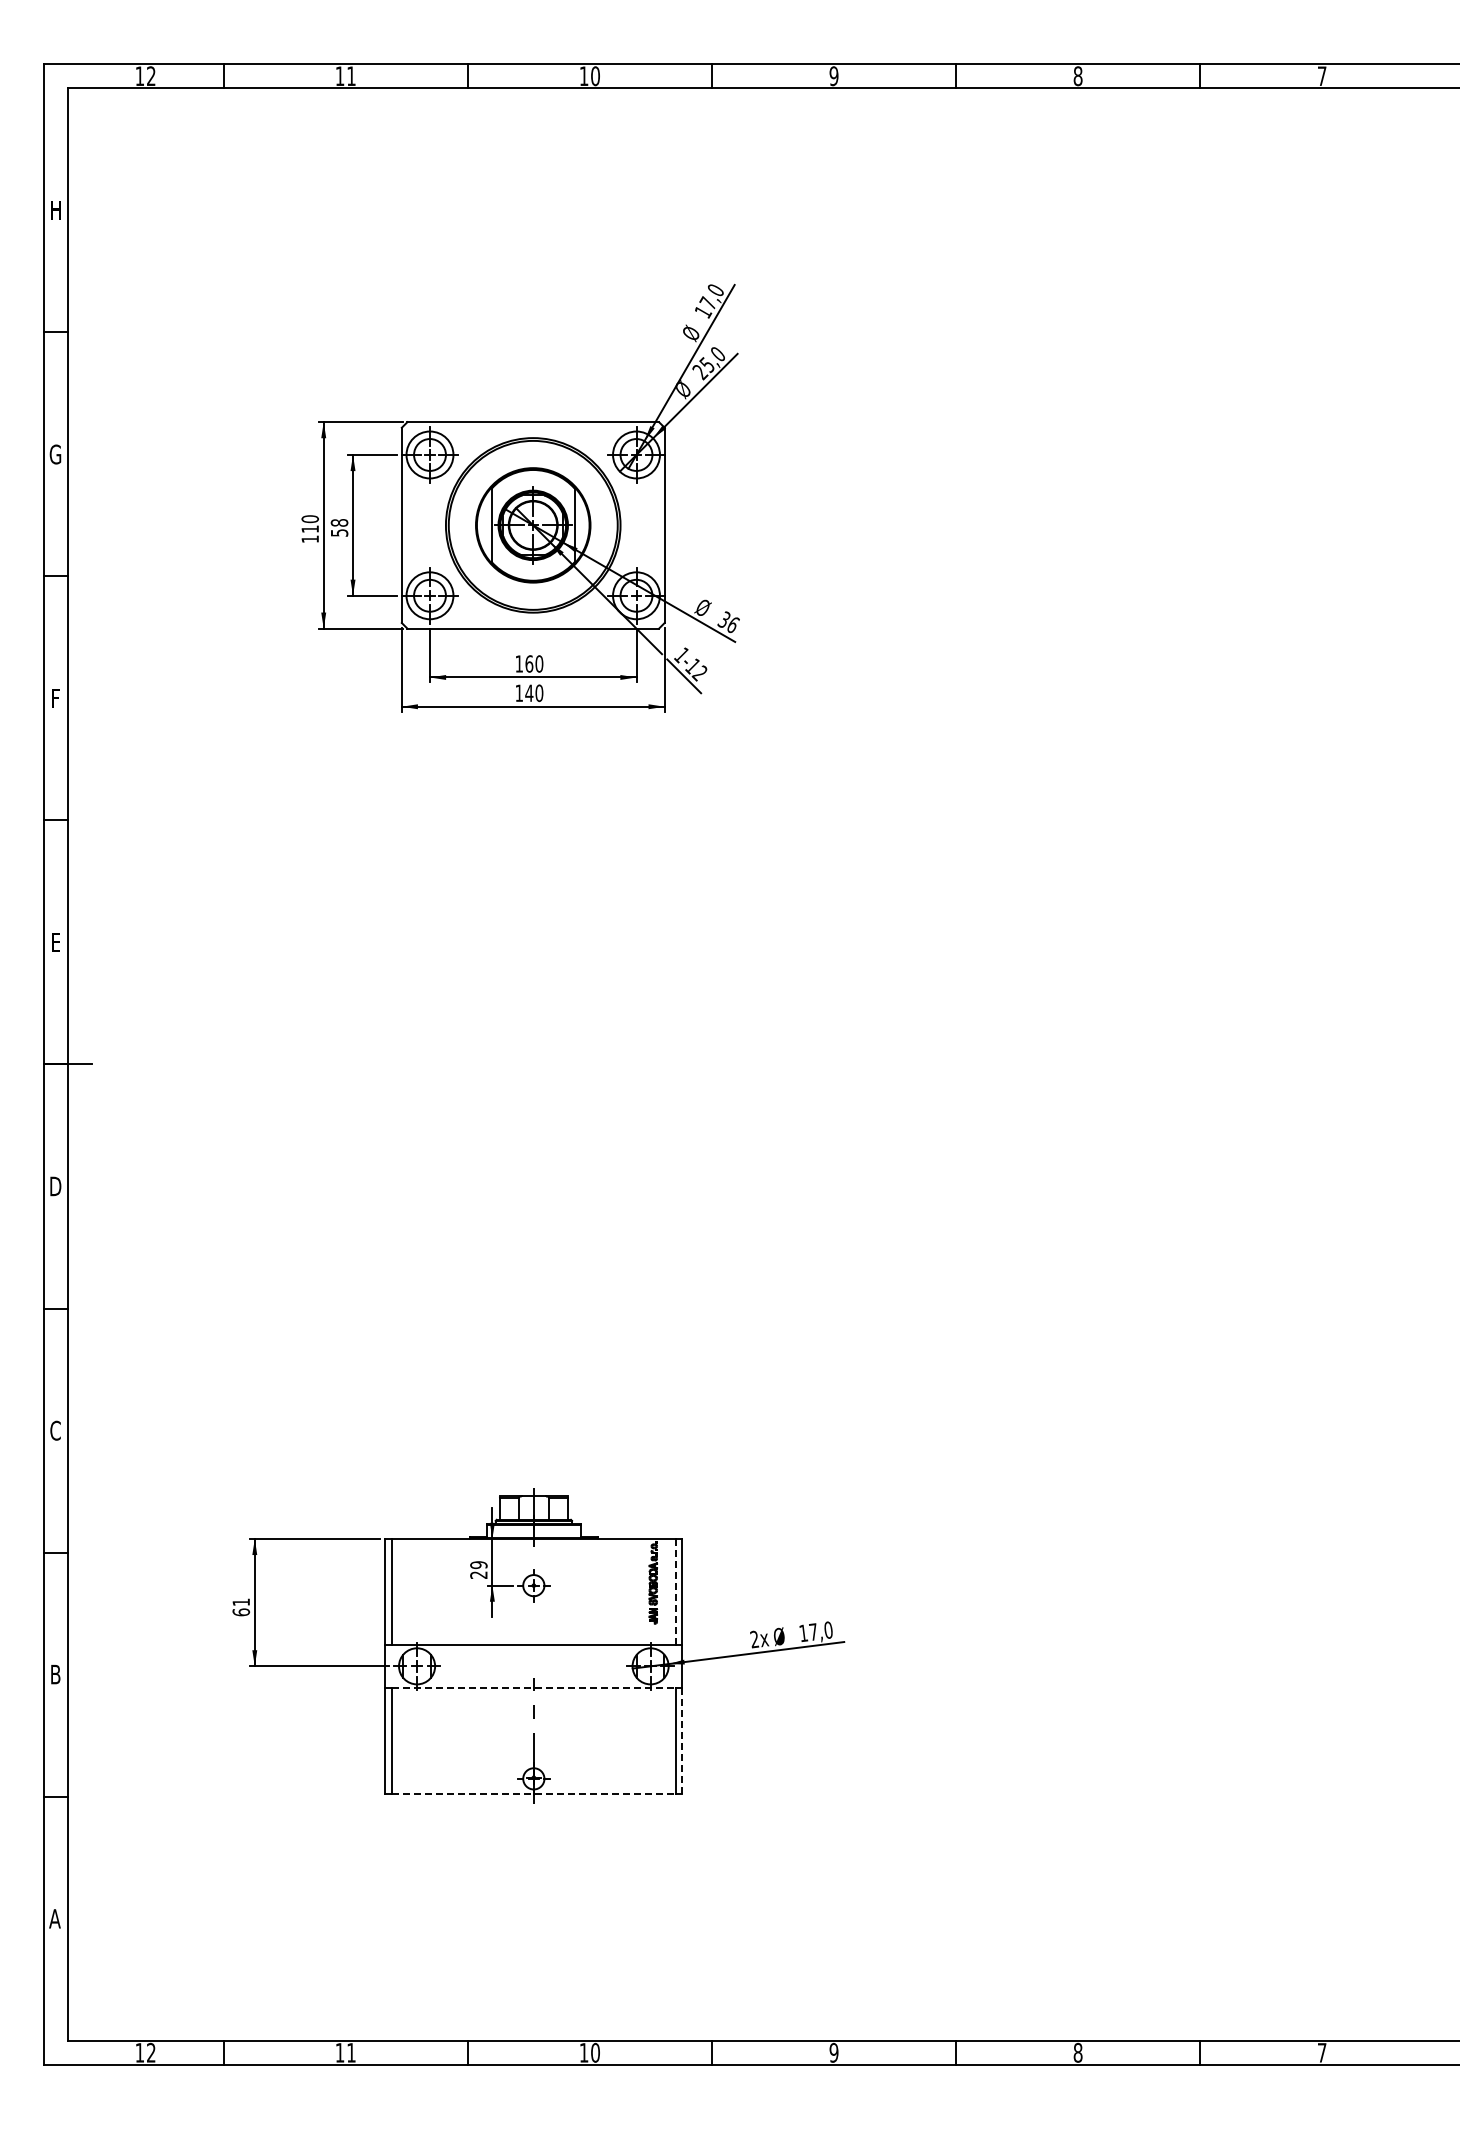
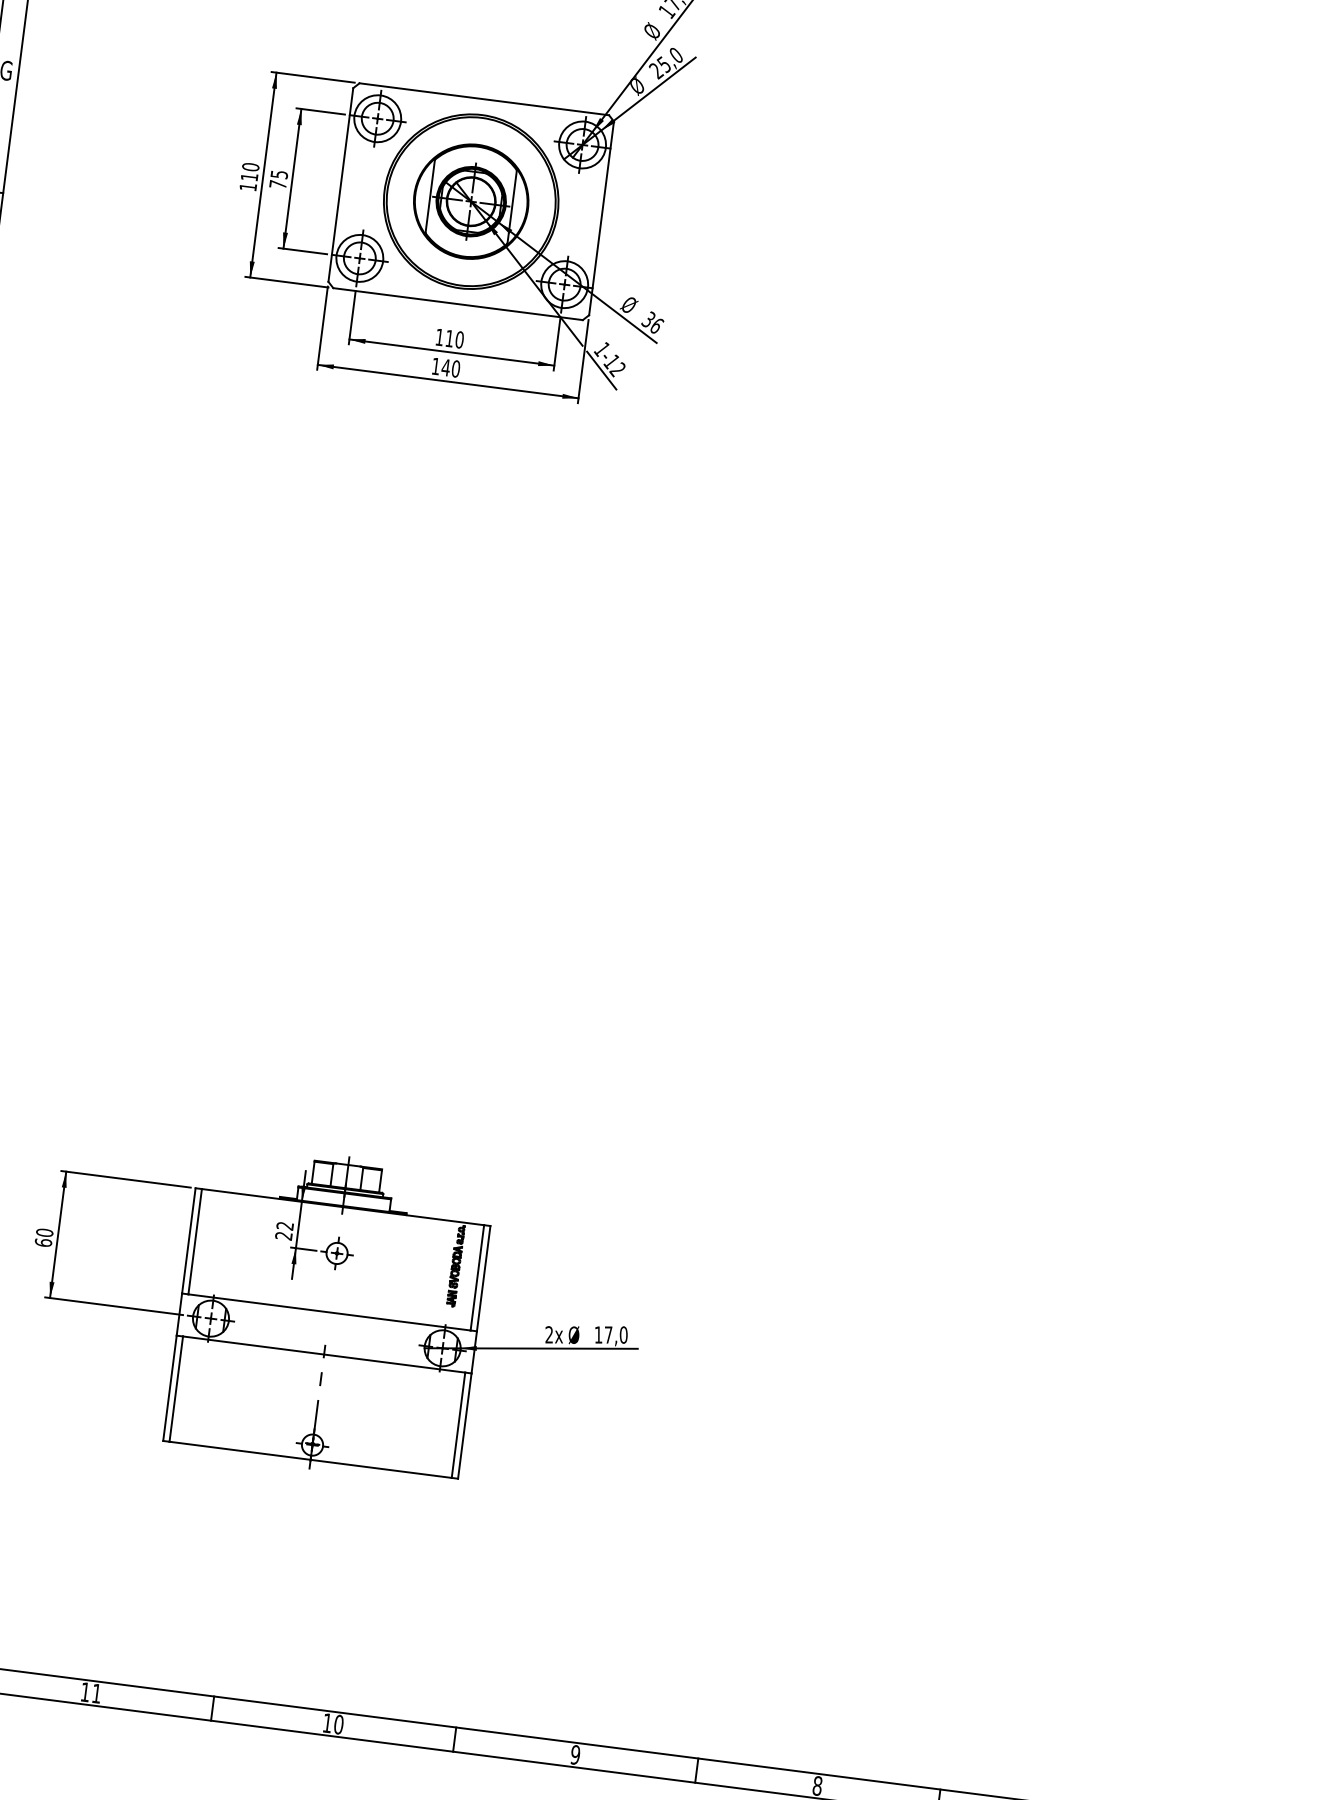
text: (339, 527) -> (278, 179), 58 -> 75
text: (529, 663) -> (449, 338), 160 -> 110
text: (478, 1565) -> (284, 1226), 29 -> 22
line: (676, 1591) -> (477, 1277), dashed -> solid
text: (241, 1602) -> (44, 1233), 61 -> 60
line: (534, 1687) -> (324, 1354), dashed -> solid
line: (682, 1740) -> (464, 1425), dashed -> solid
line: (534, 1793) -> (311, 1459), dashed -> solid

